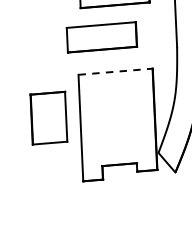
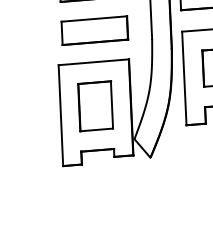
part: (101, 37) -> (94, 30), moved
line: (116, 71) -> (94, 62), dashed -> solid
part: (48, 118) -> (95, 106), moved

